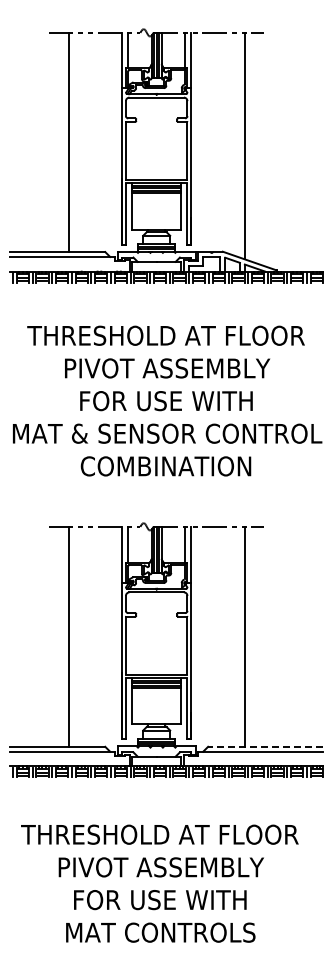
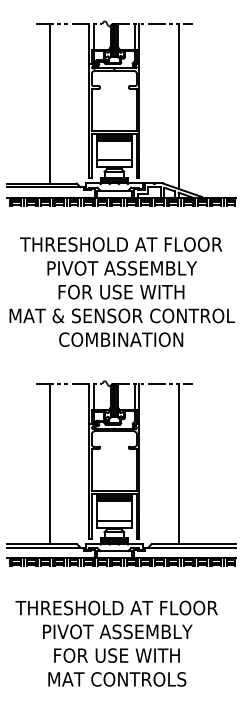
line: (156, 219) -> (114, 159), added
line: (156, 714) -> (114, 520), added
line: (265, 746) -> (193, 543), dashed -> solid

